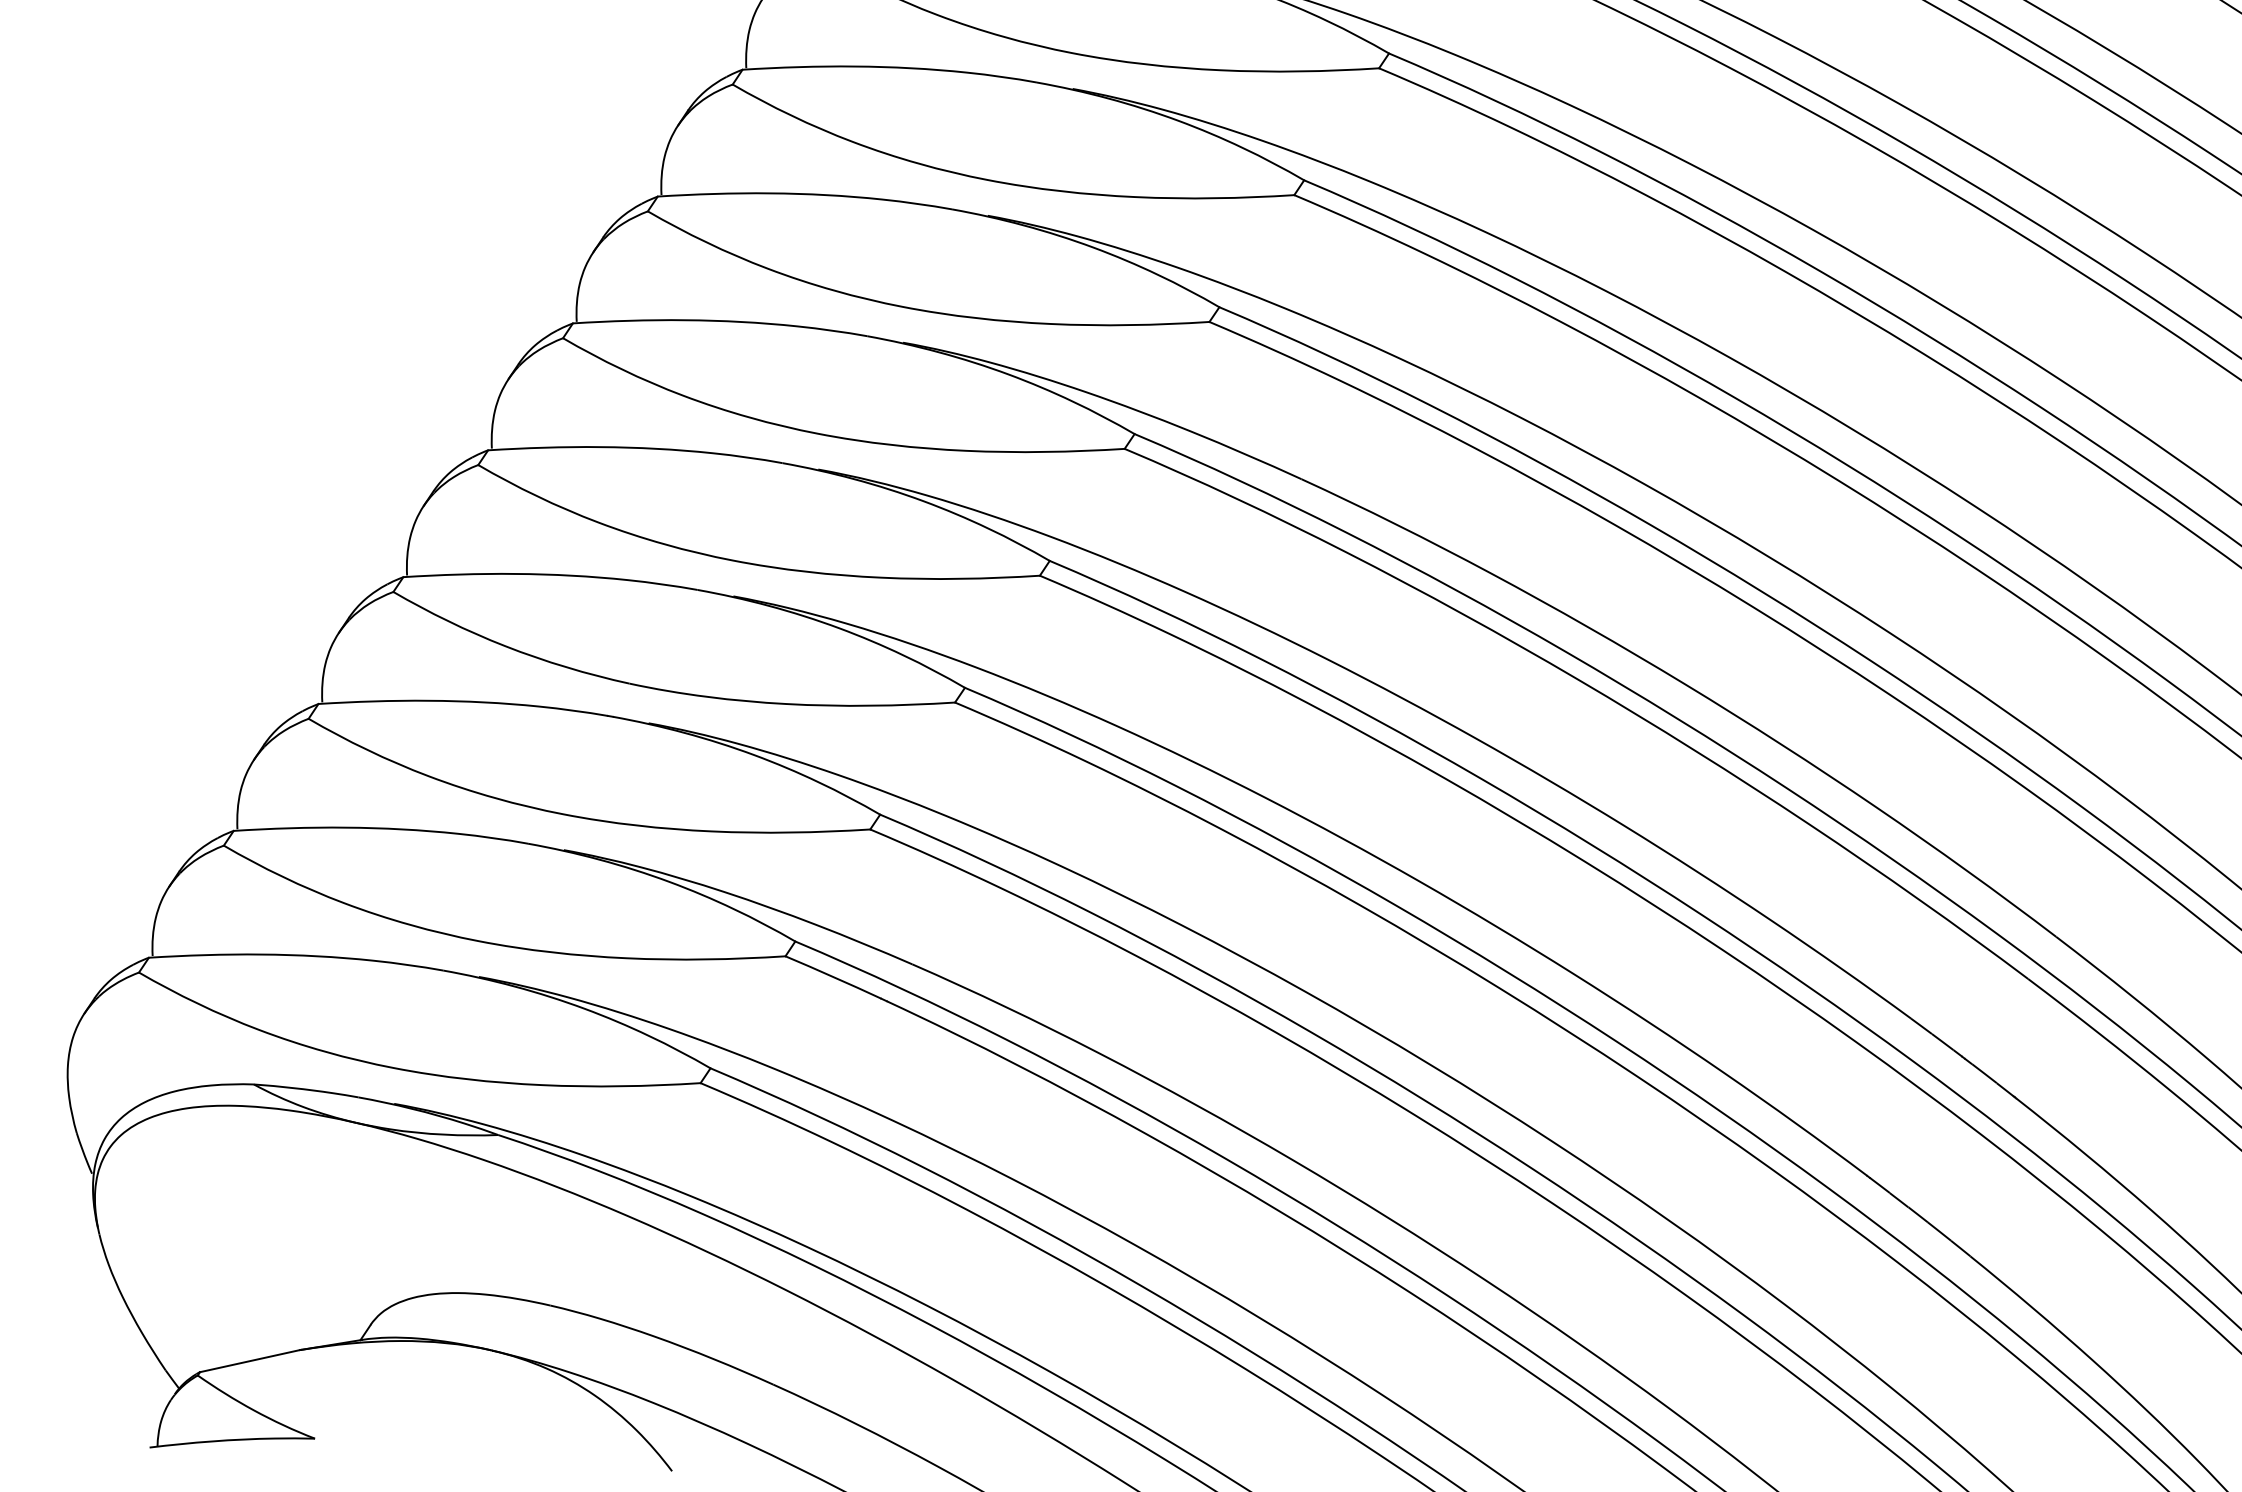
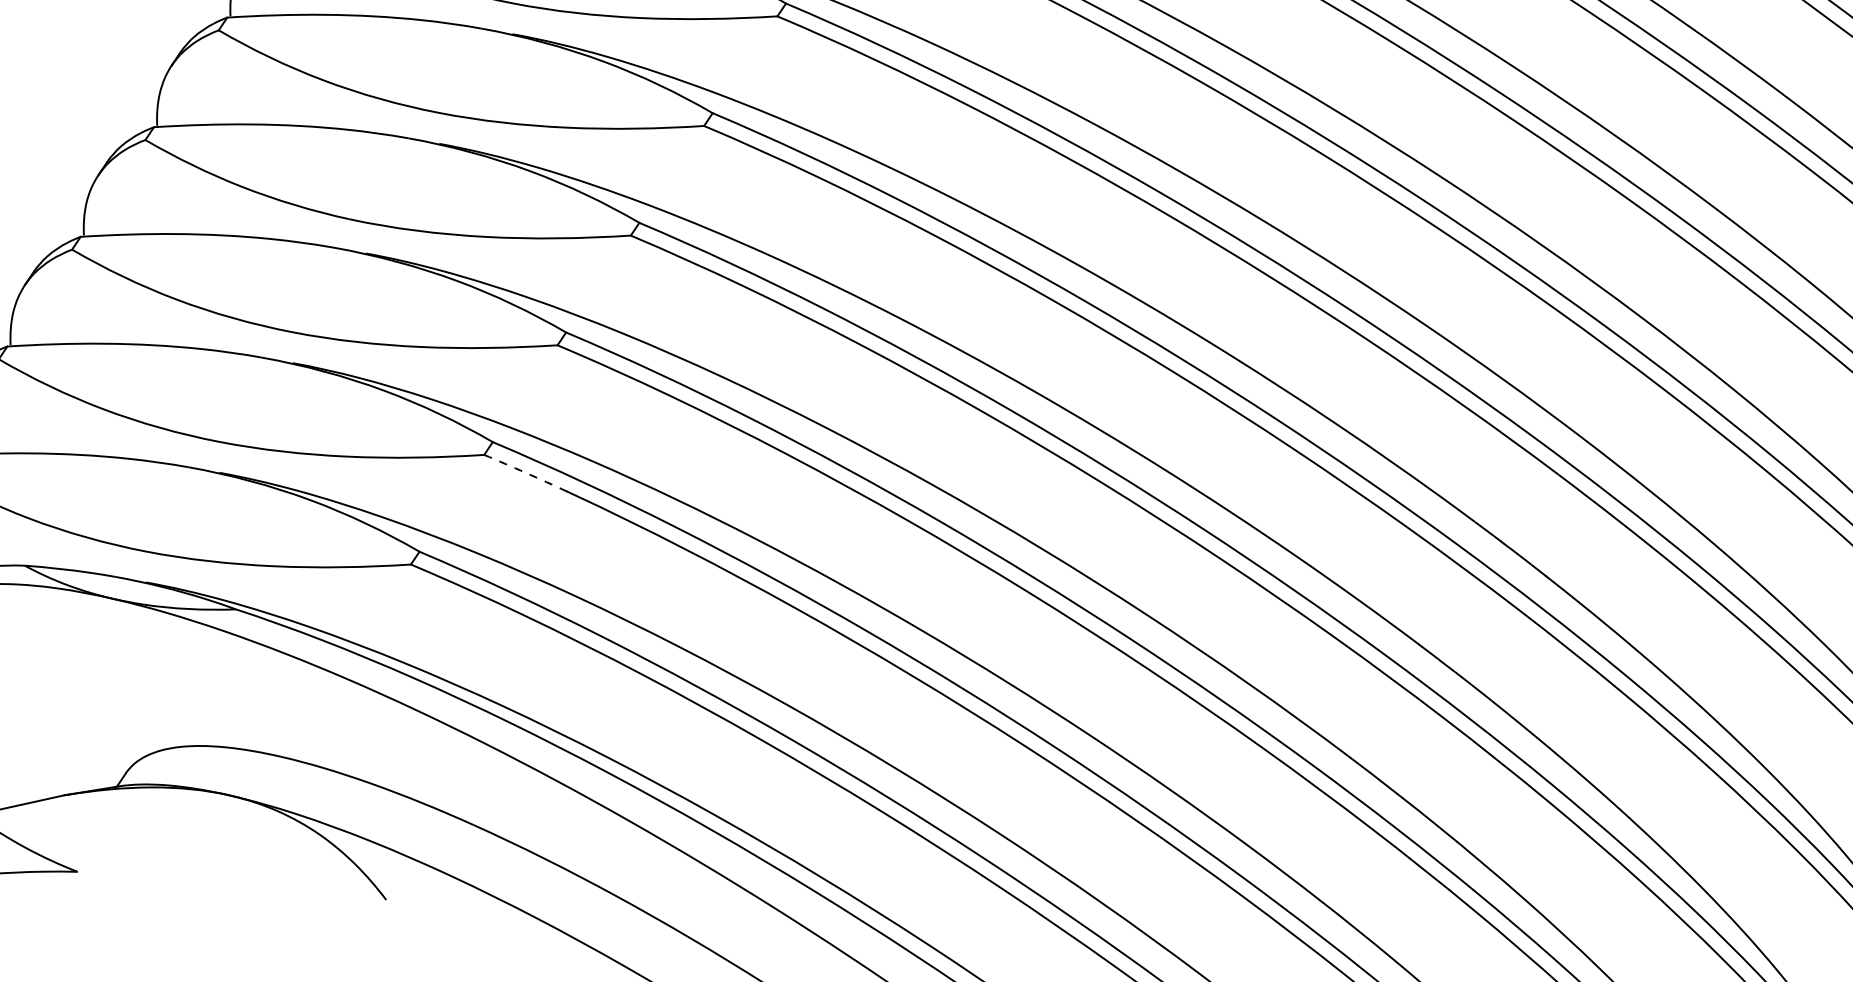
arc: (833, 977) -> (525, 473), solid -> dashed

